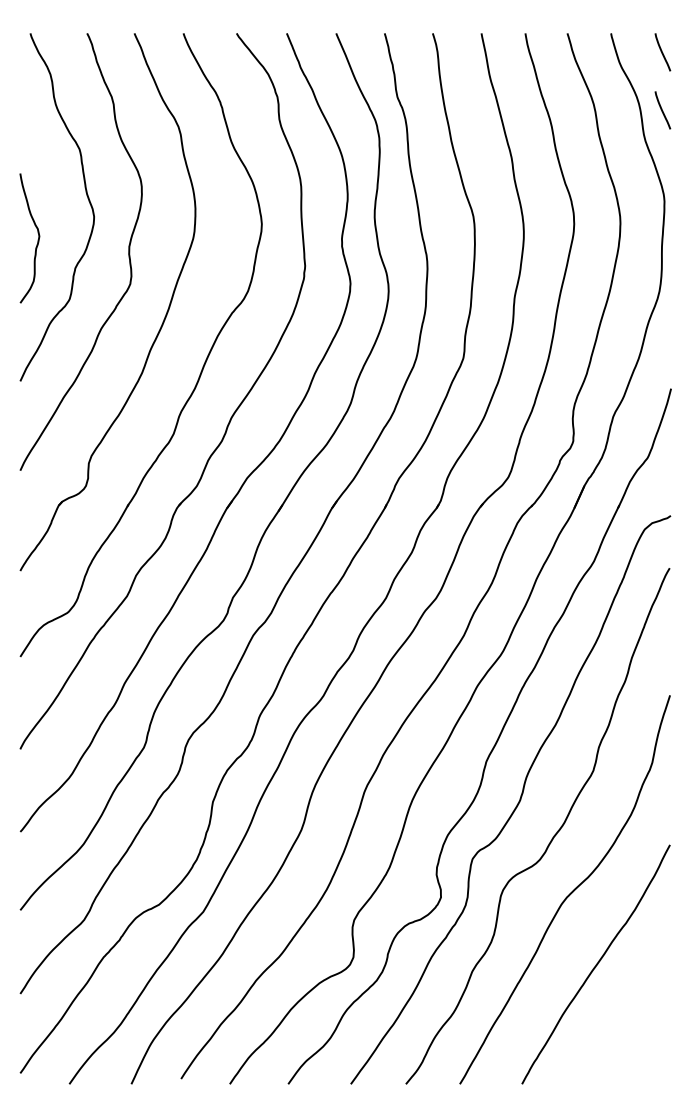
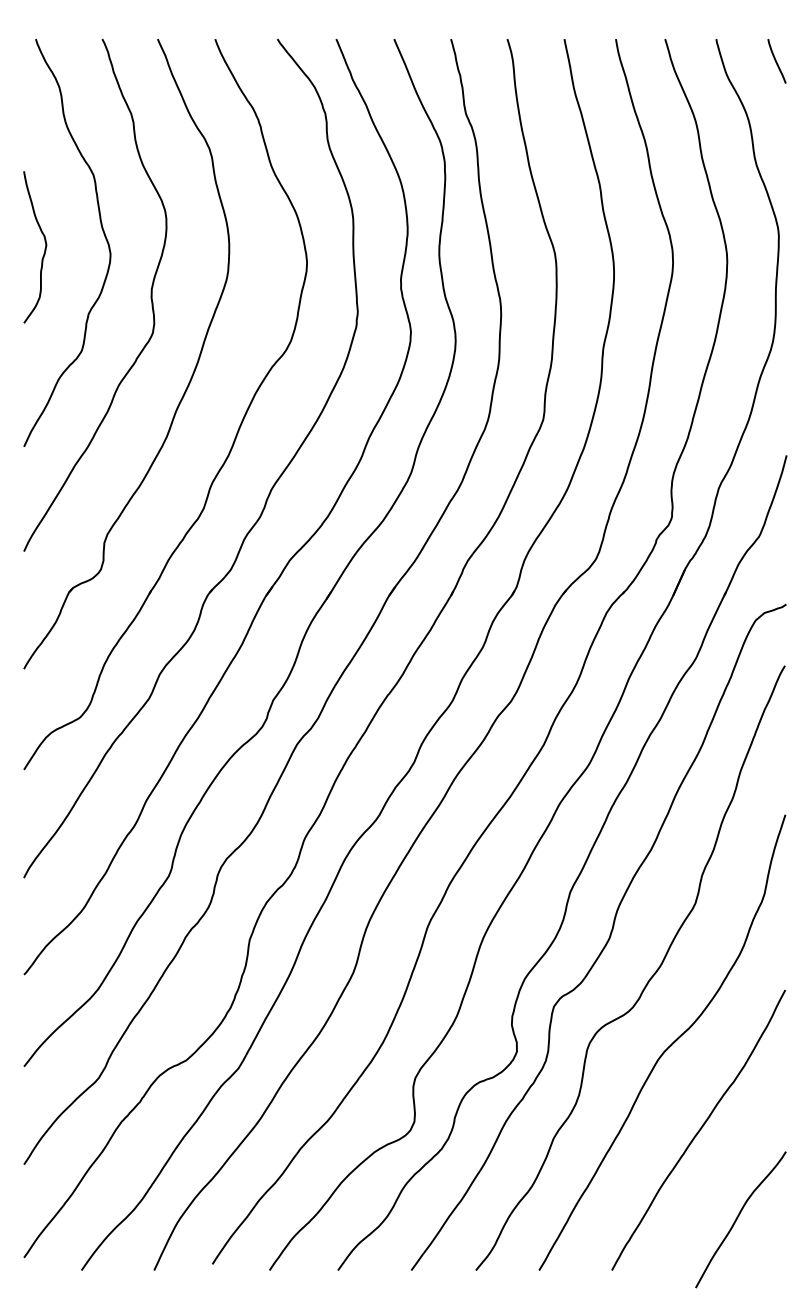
curve: (662, 110) -> (776, 129), removed
curve: (37, 239) -> (44, 248), moved
curve: (630, 1039) -> (738, 1217), added

